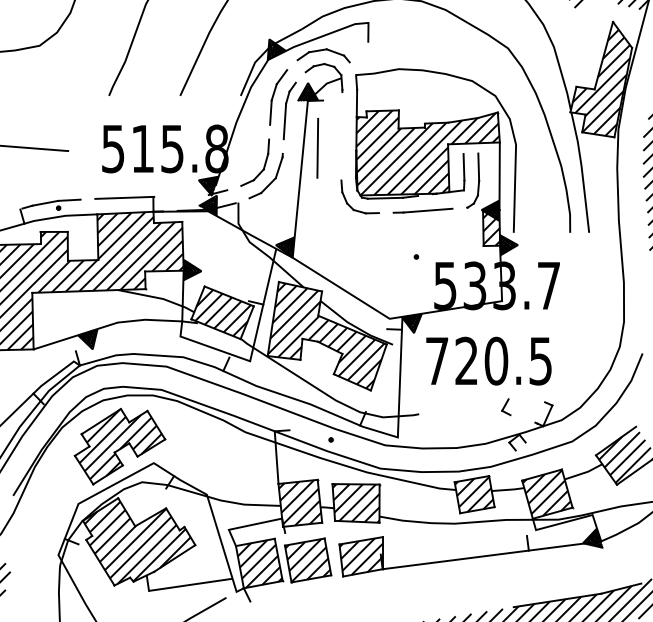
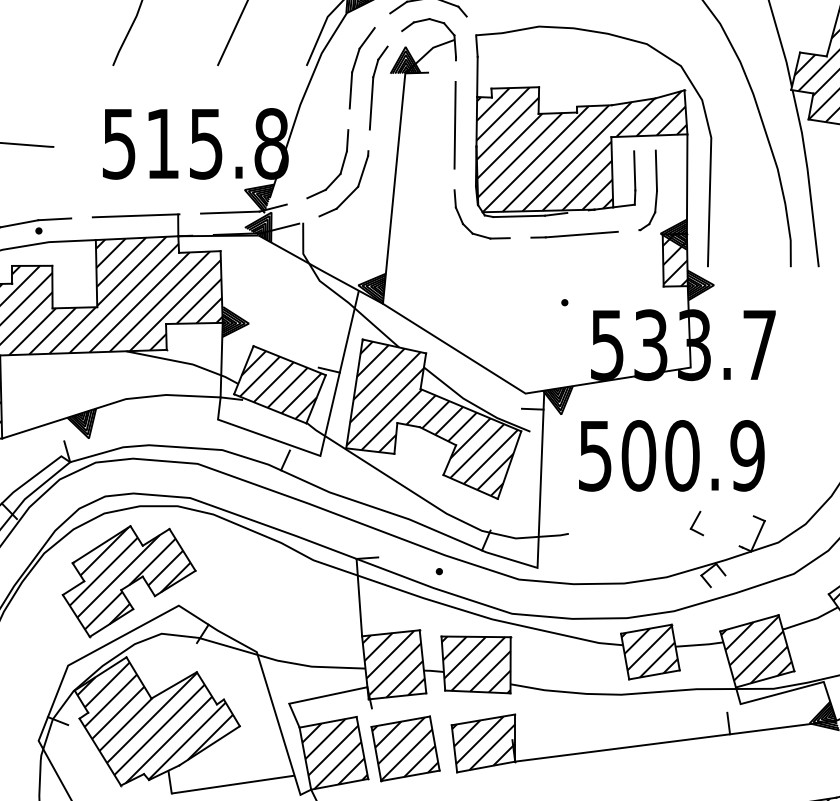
line: (317, 147) -> (454, 124), moved
line: (188, 195) -> (229, 212), added
text: (489, 360) -> (672, 454), 720.5 -> 500.9

